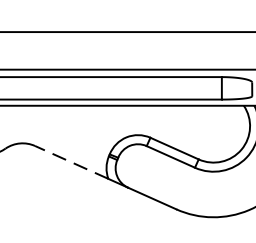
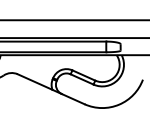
line: (70, 161) -> (34, 81), dashed -> solid

